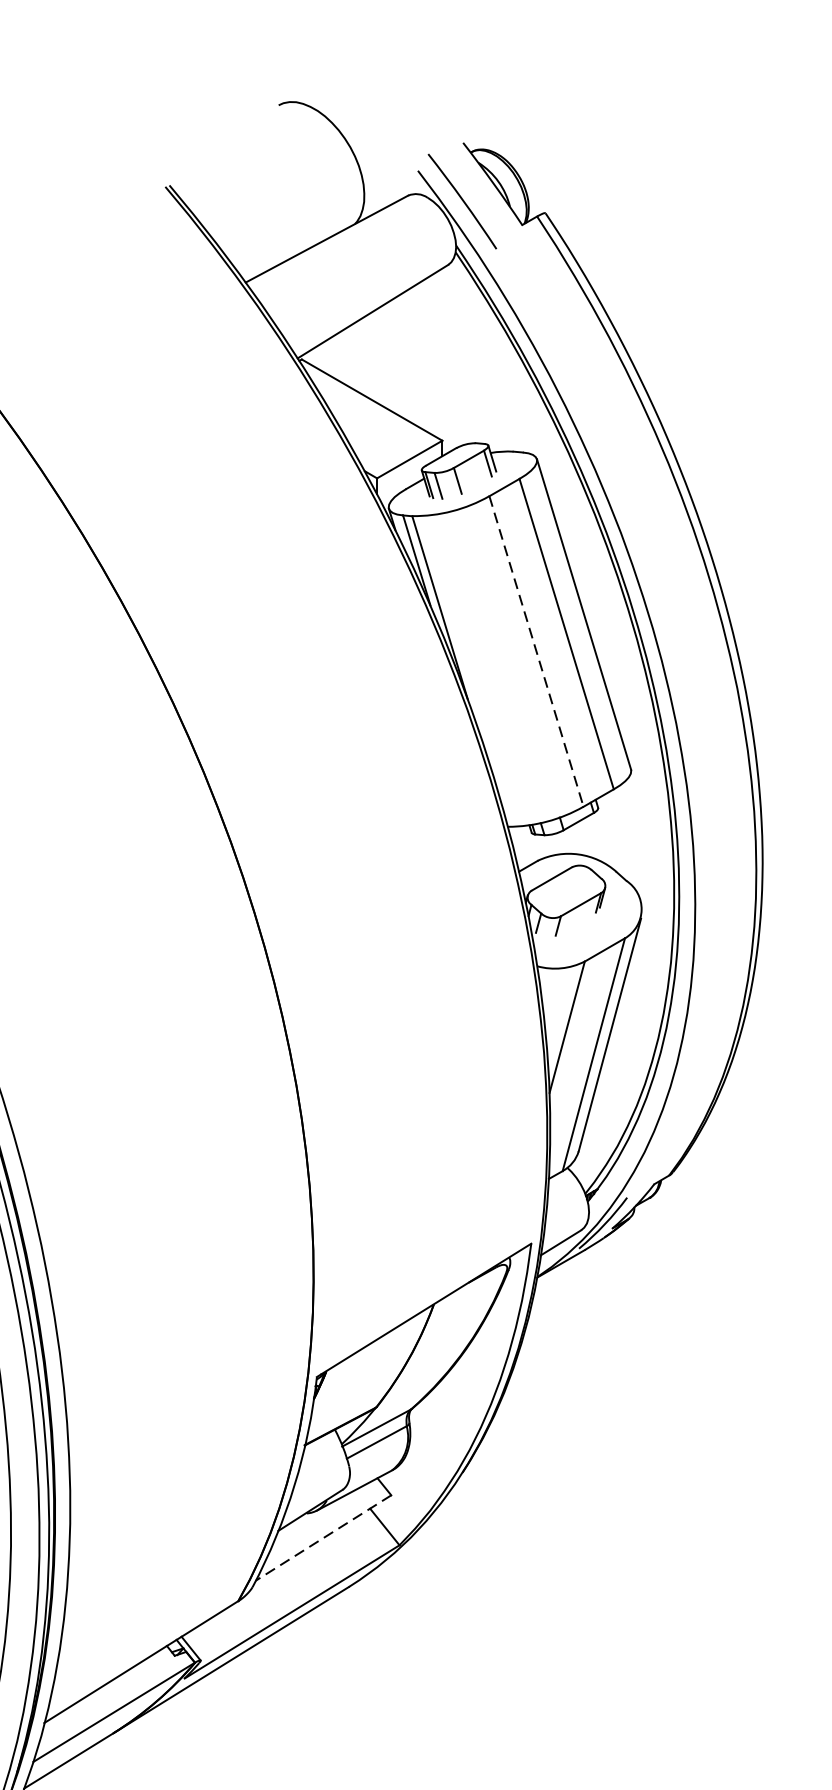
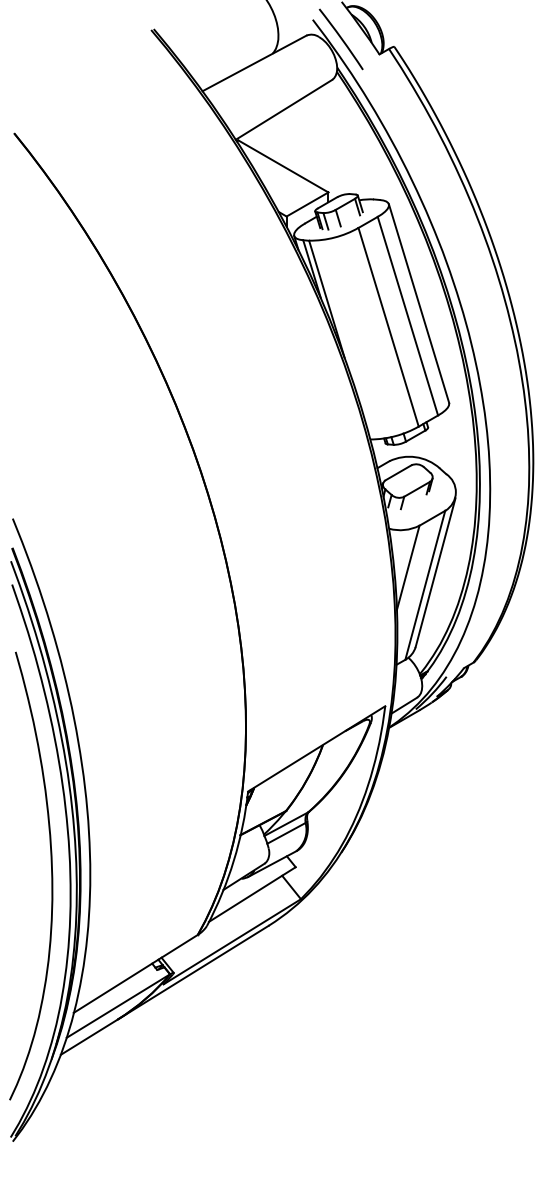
line: (536, 651) -> (388, 327), dashed -> solid
line: (322, 1537) -> (251, 894), dashed -> solid

